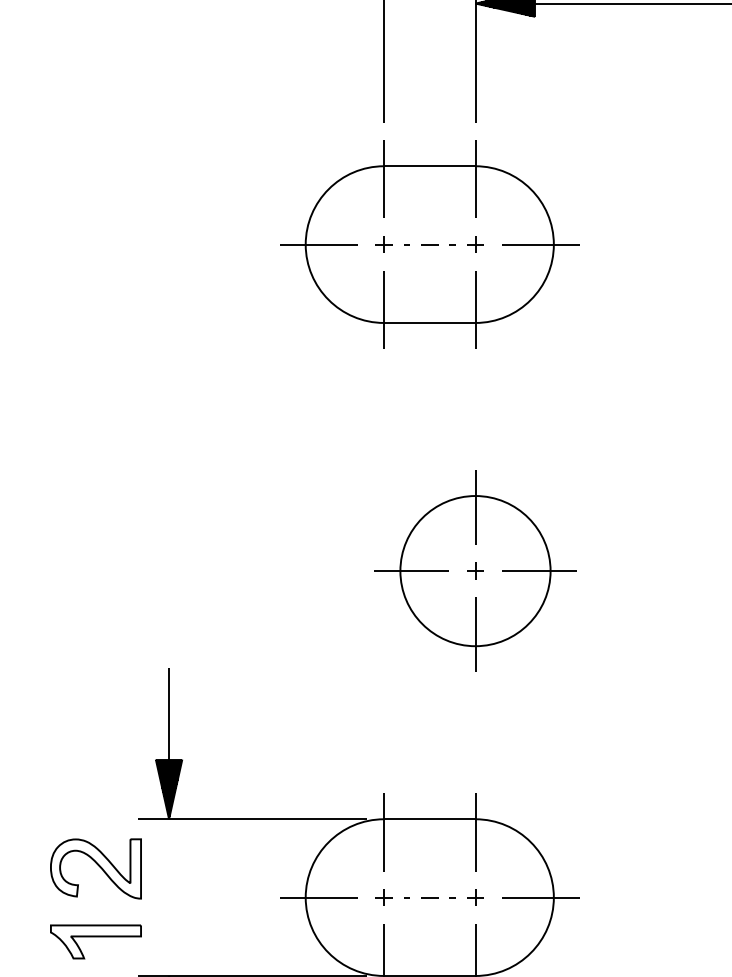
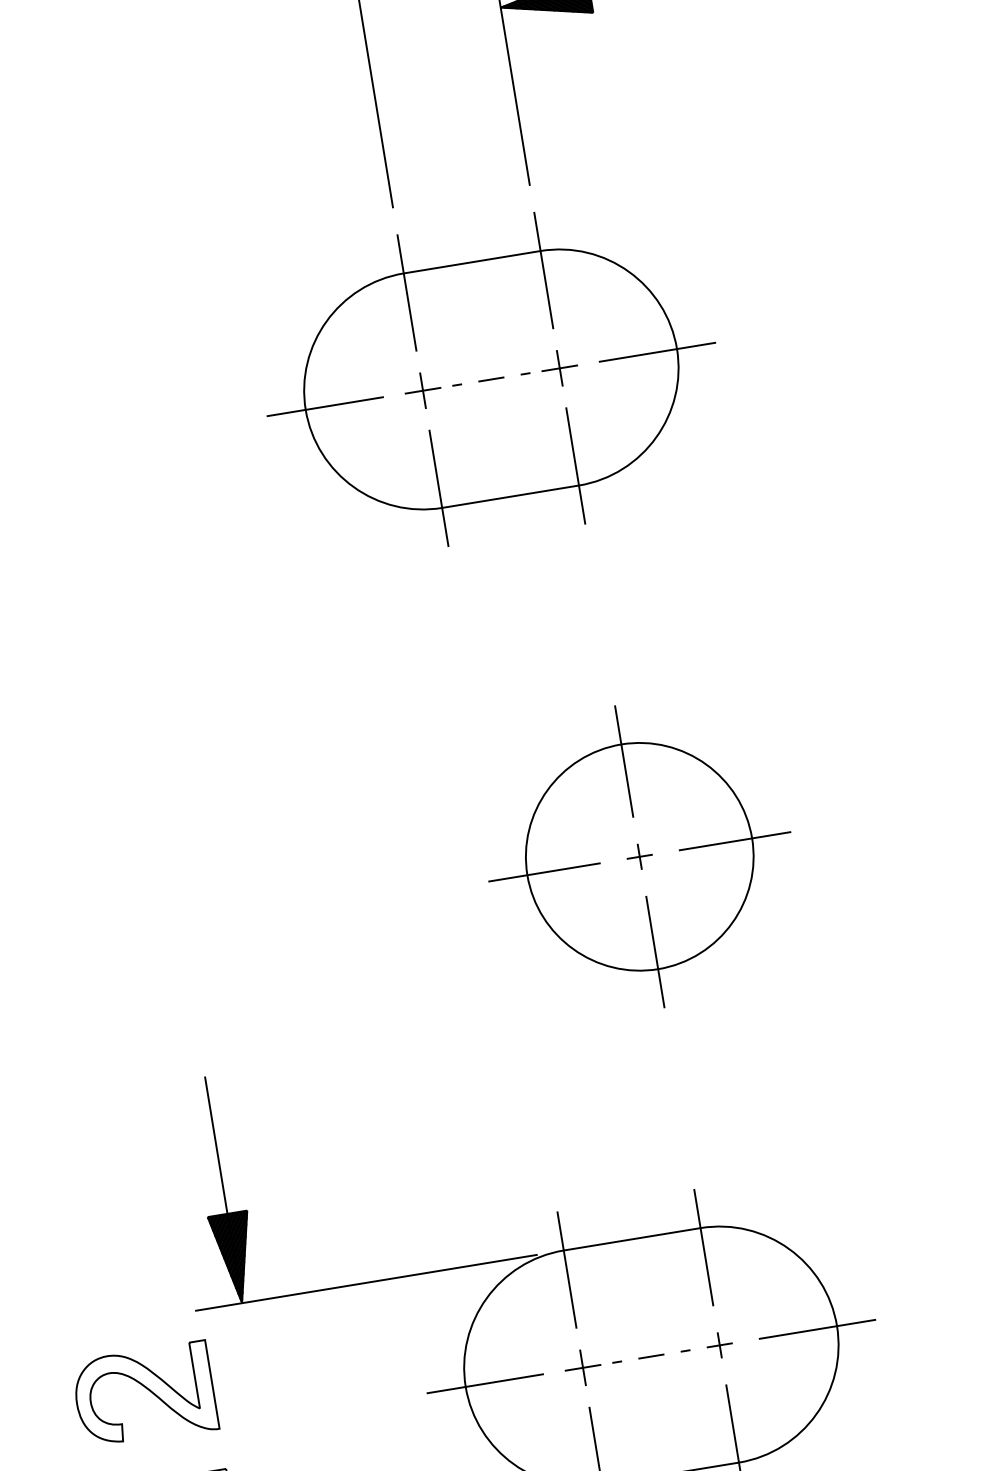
part: (383, 244) -> (422, 390), size x1.4
part: (475, 244) -> (559, 368), size x1.4
part: (383, 897) -> (582, 1367), size x1.4

